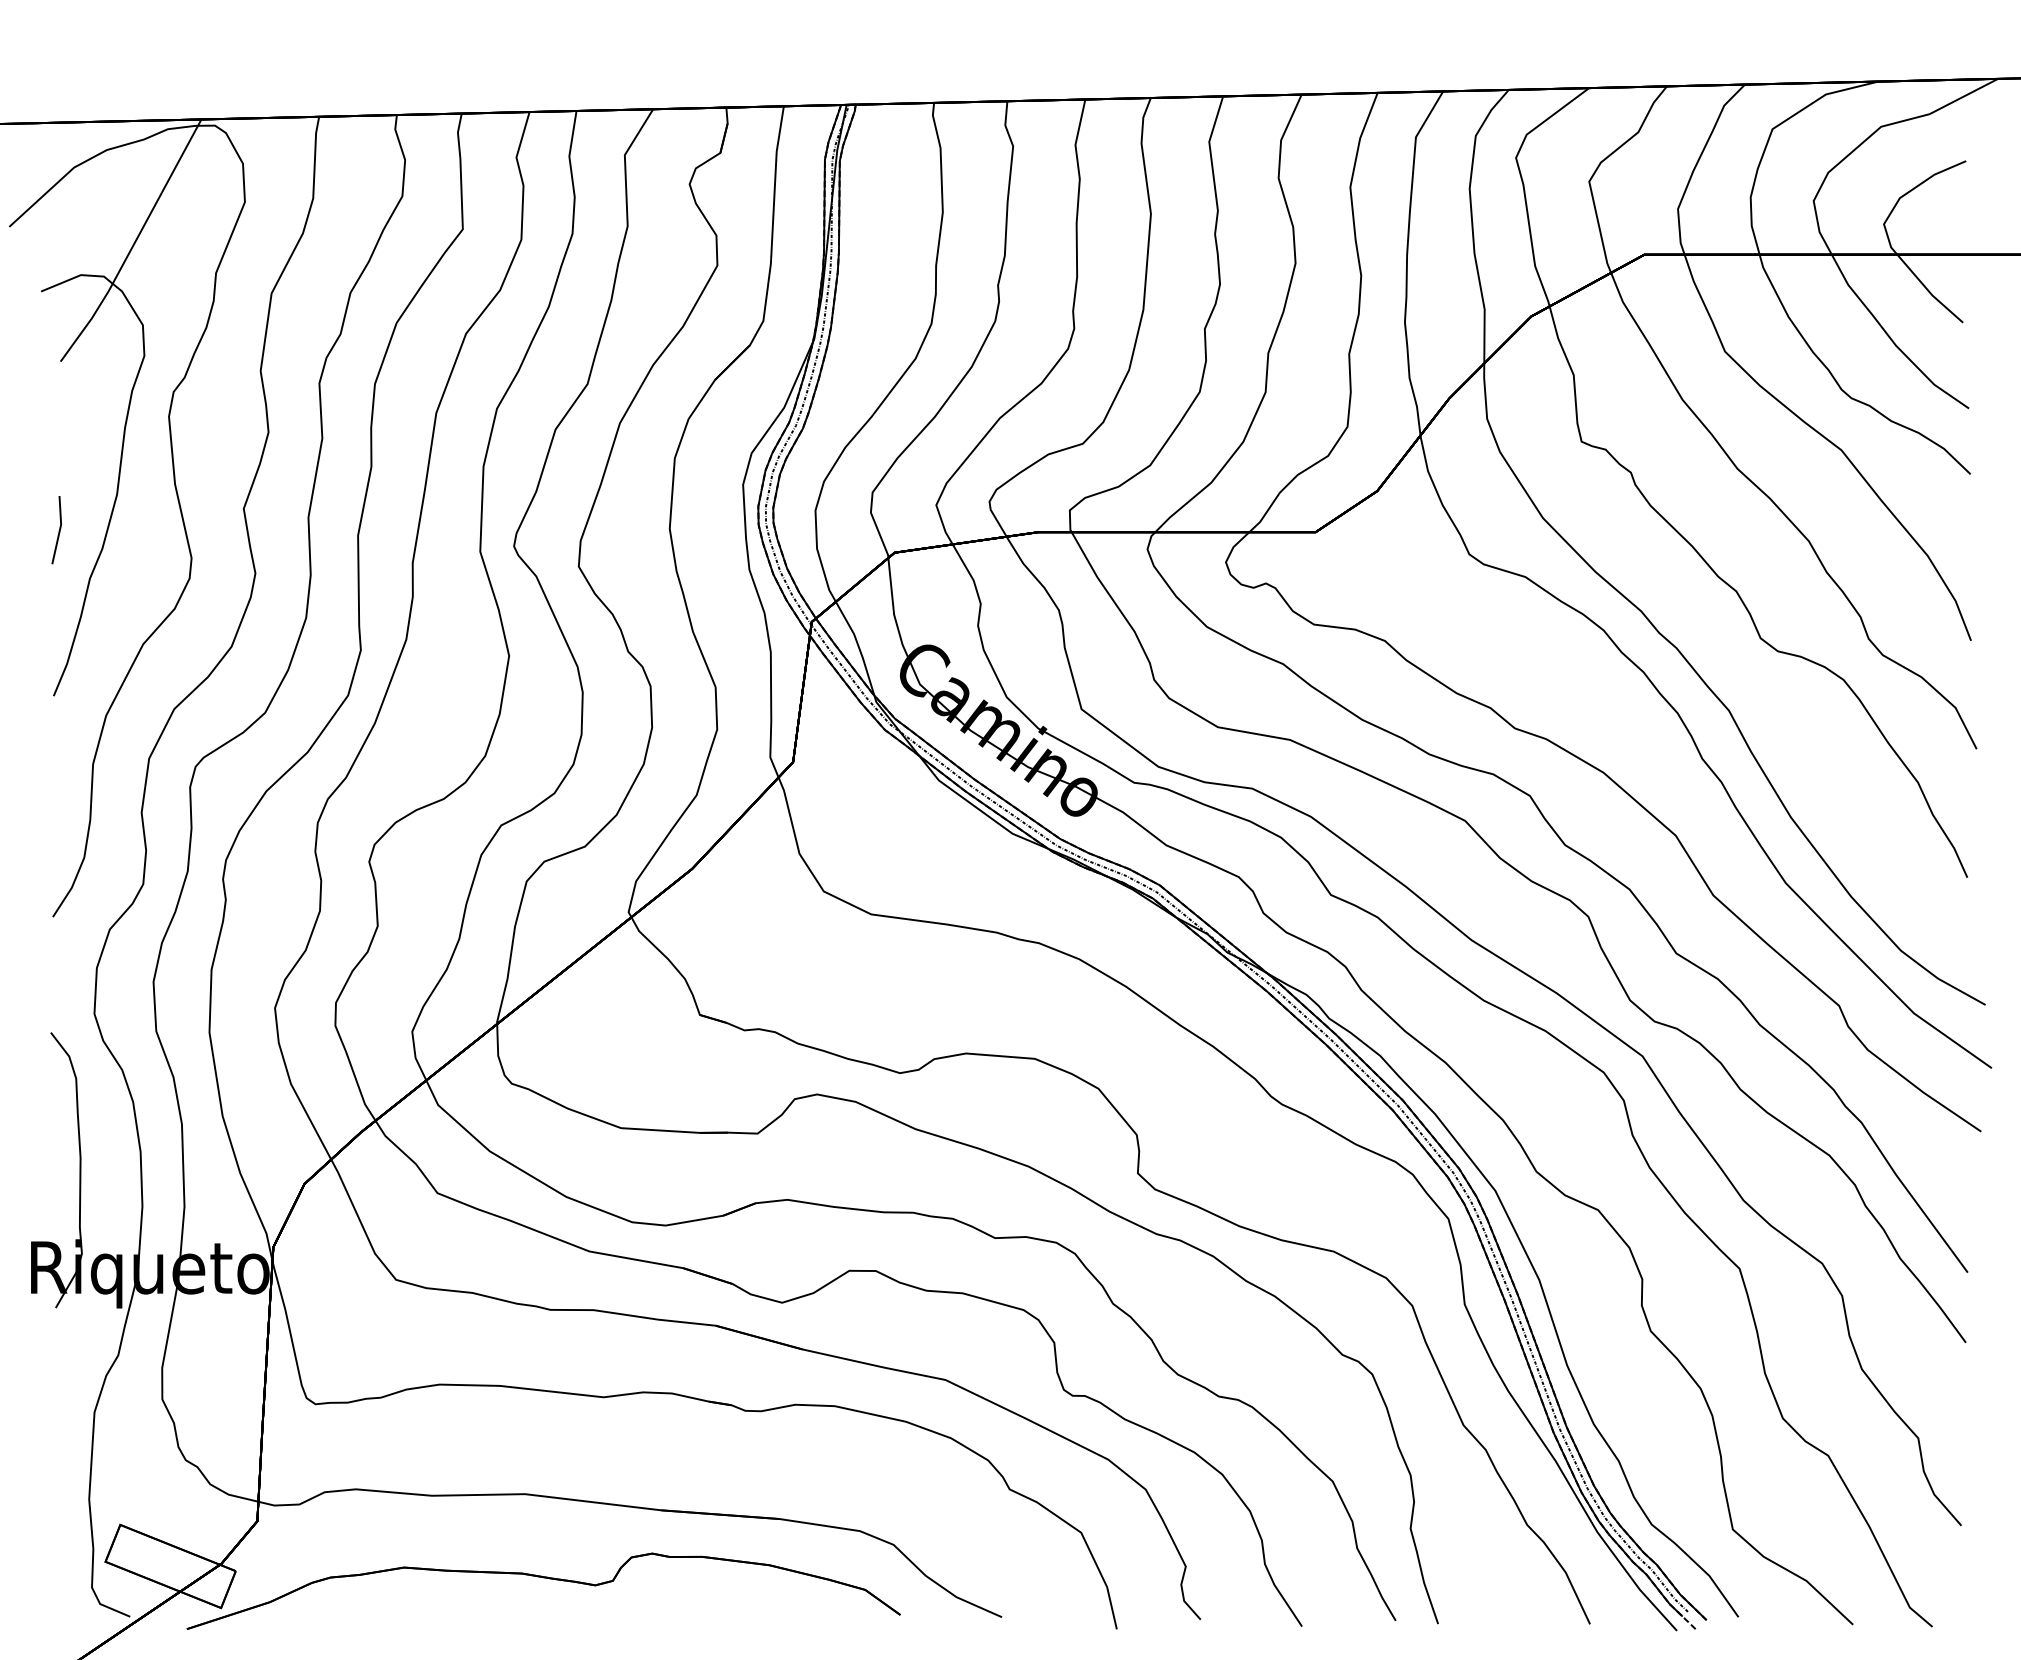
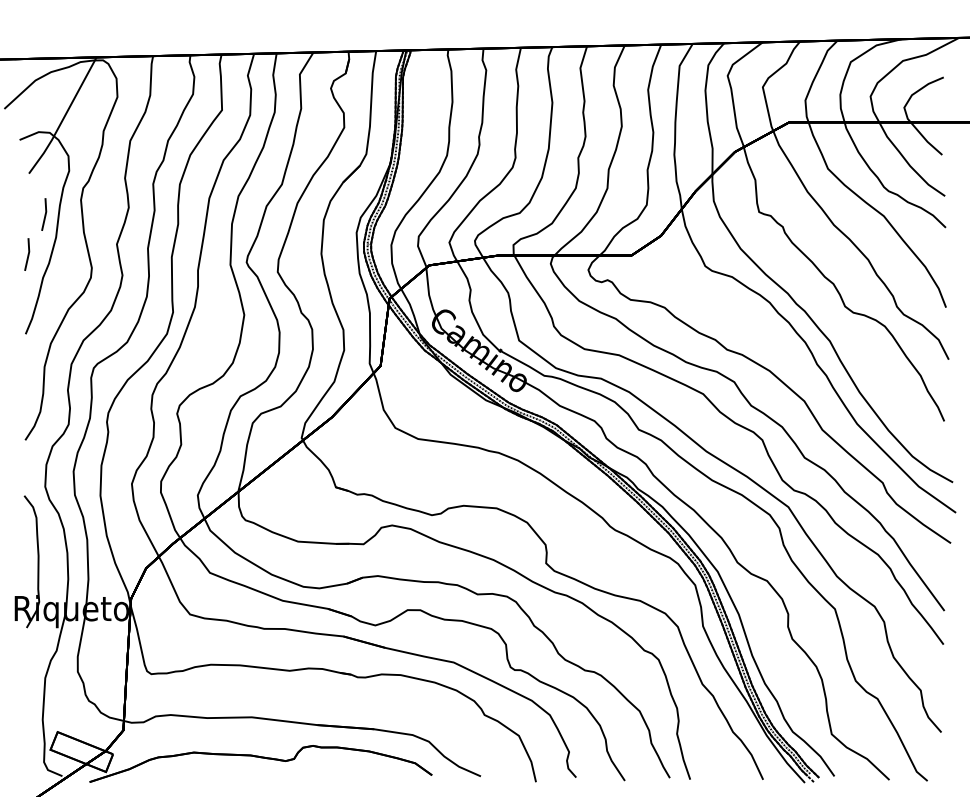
part: (92, 446) -> (44, 214), added

